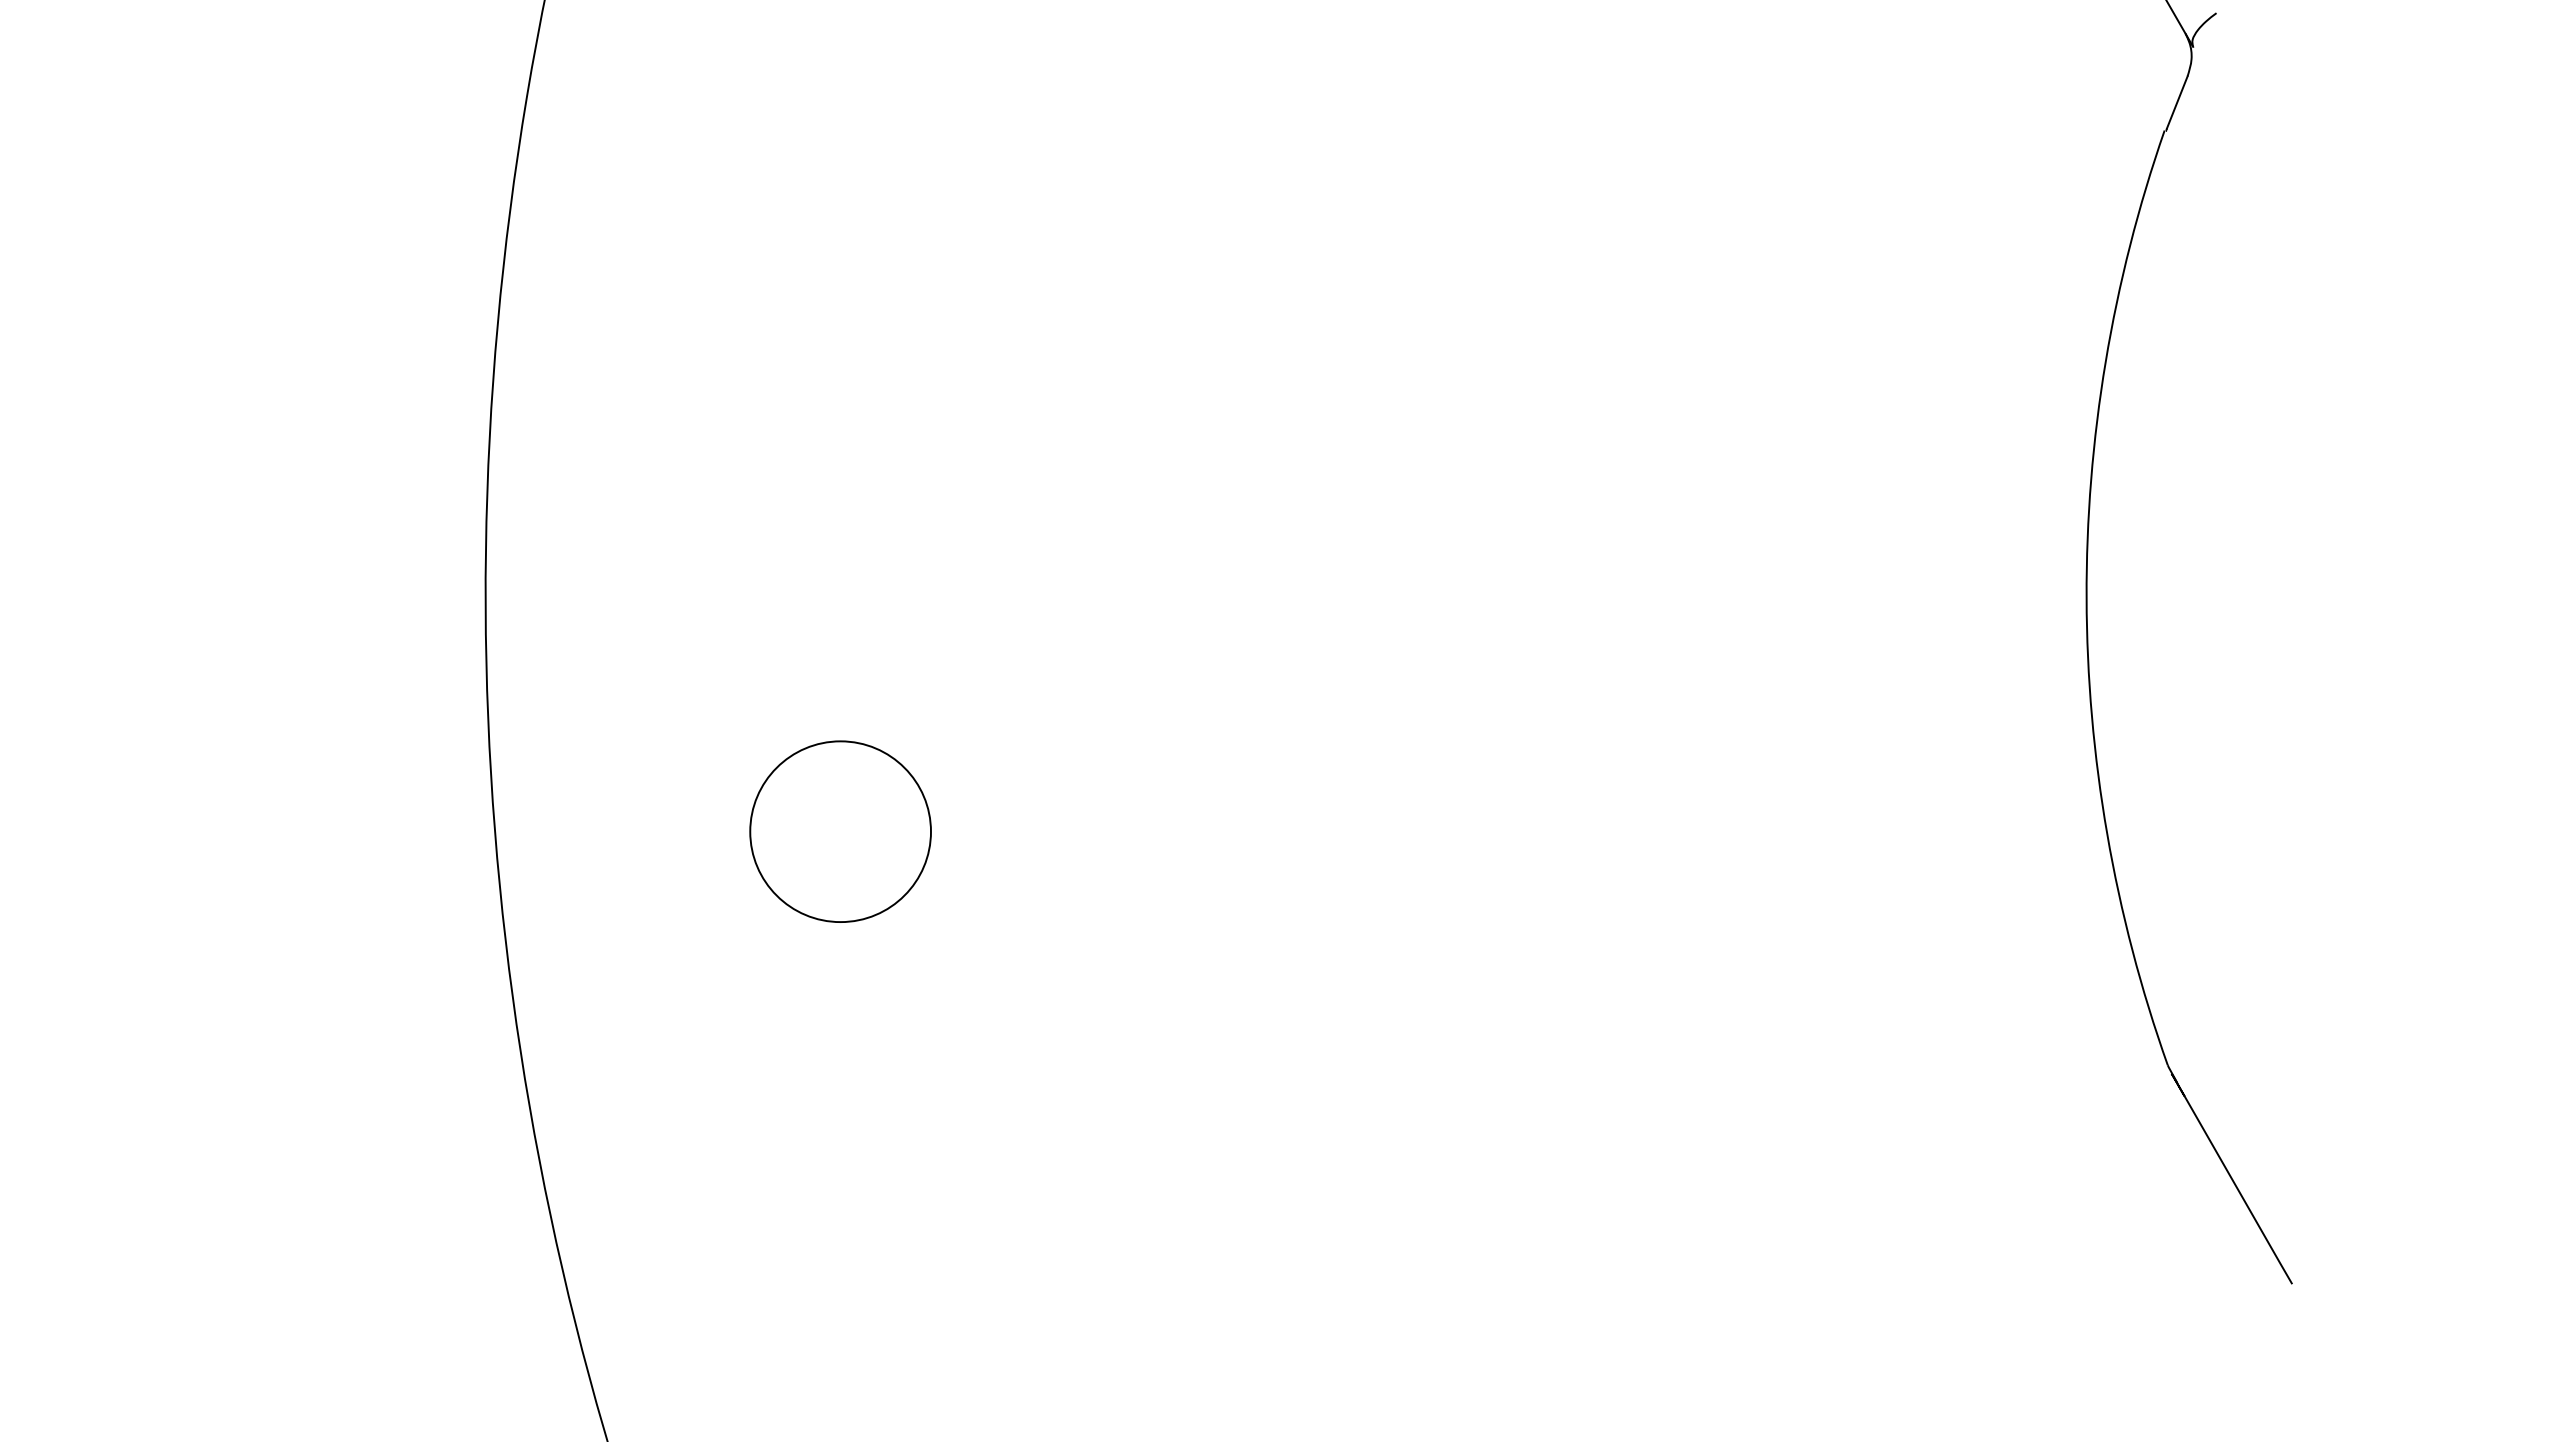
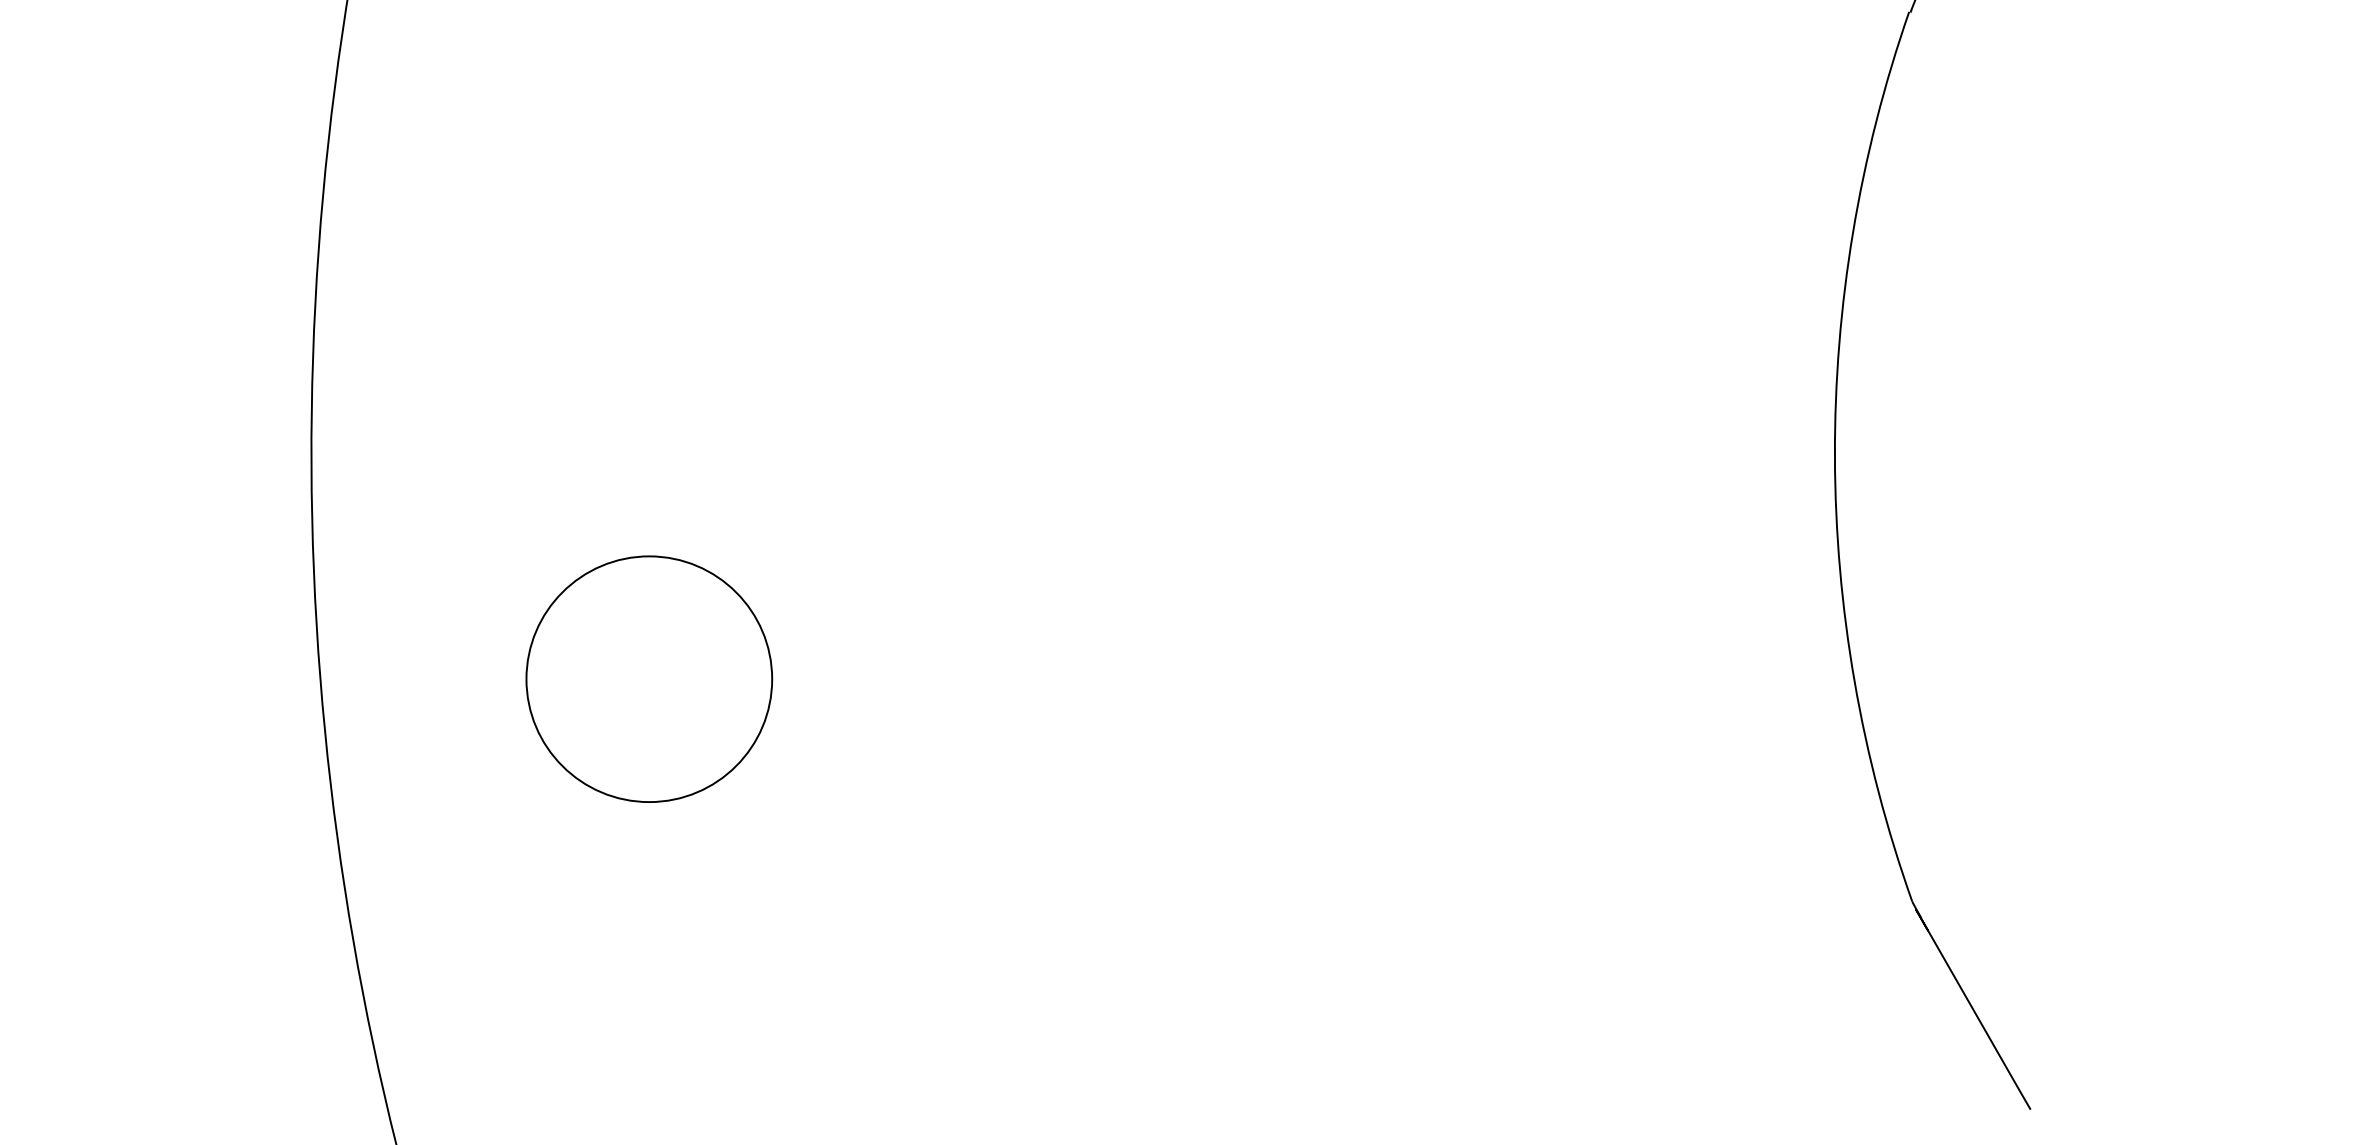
circle: (840, 831) -> (649, 678), size x1.43

